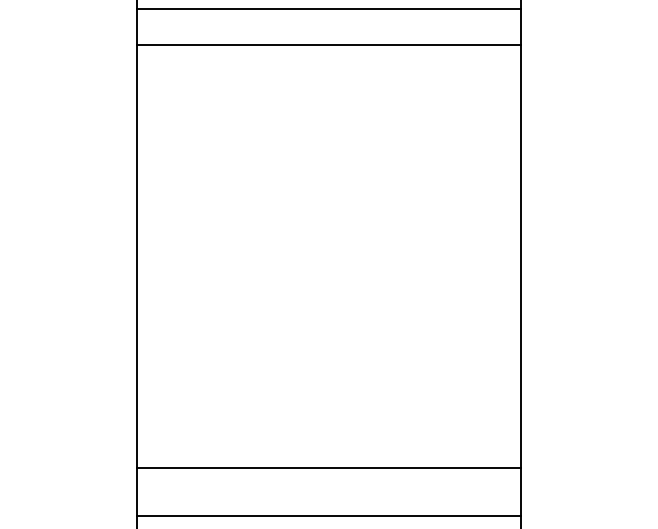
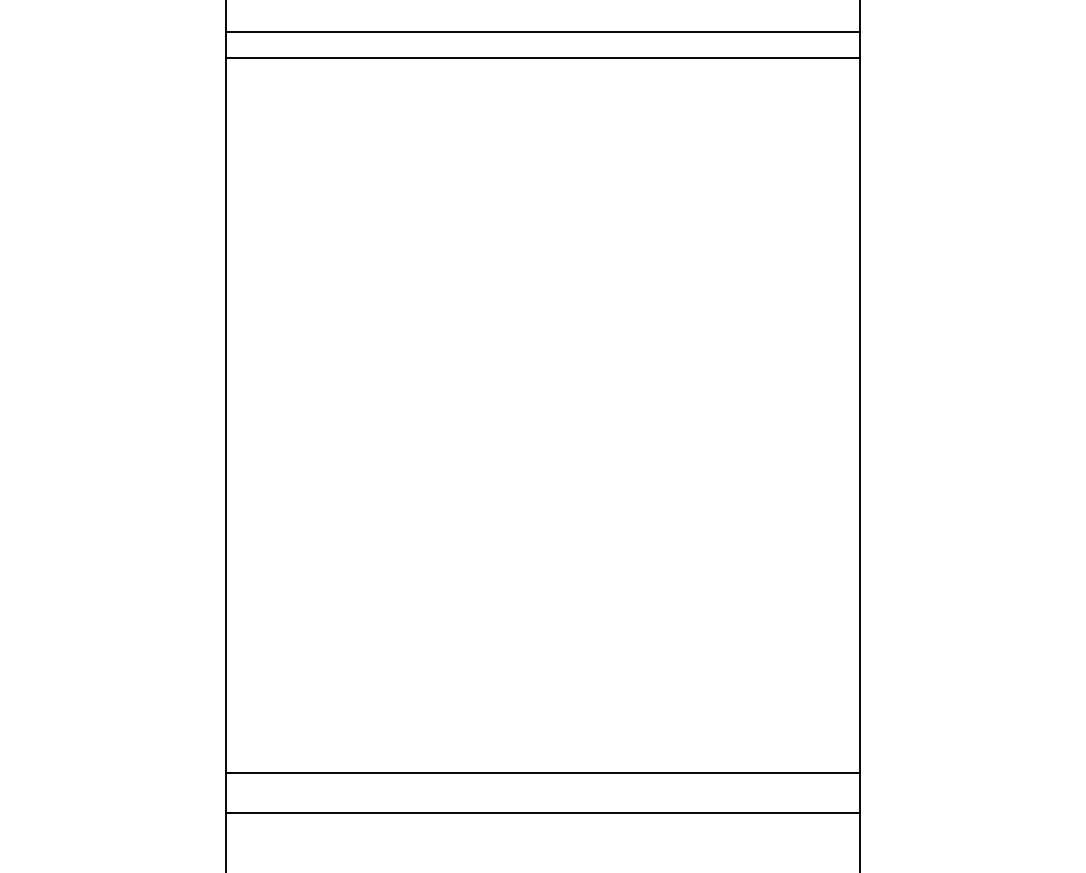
line: (328, 9) -> (542, 58), moved
line: (328, 45) -> (542, 32), moved
line: (328, 516) -> (542, 812), moved

